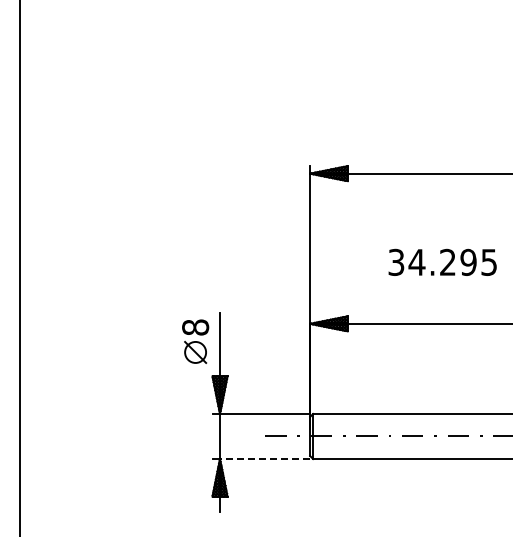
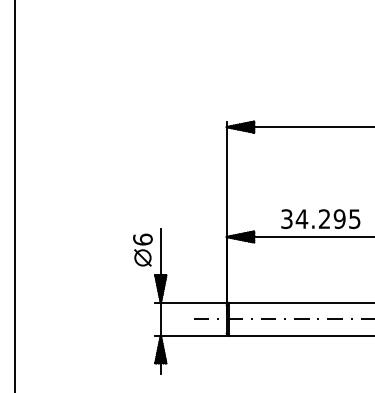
text: (442, 261) -> (320, 218), moved
text: (195, 327) -> (142, 239), 8 -> 6
line: (264, 459) -> (193, 336), dashed -> solid

